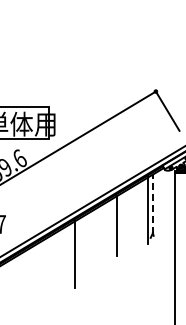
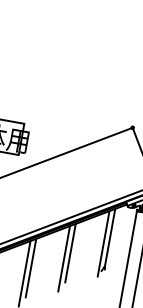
line: (153, 204) -> (110, 238), dashed -> solid
line: (111, 231) -> (64, 257), added
line: (80, 247) -> (30, 267), added

